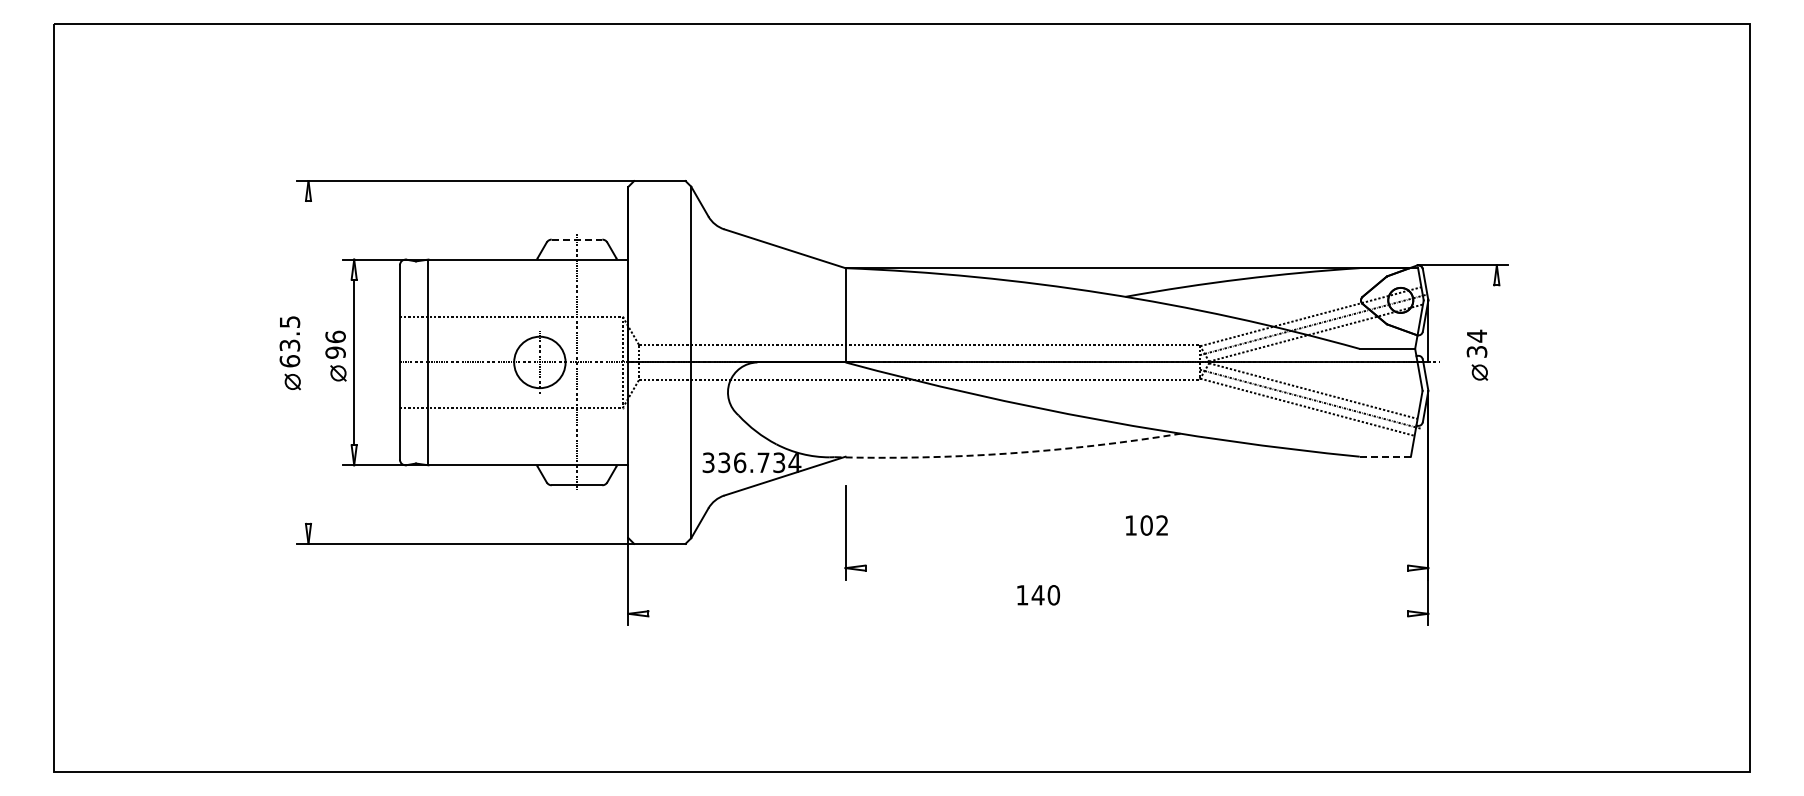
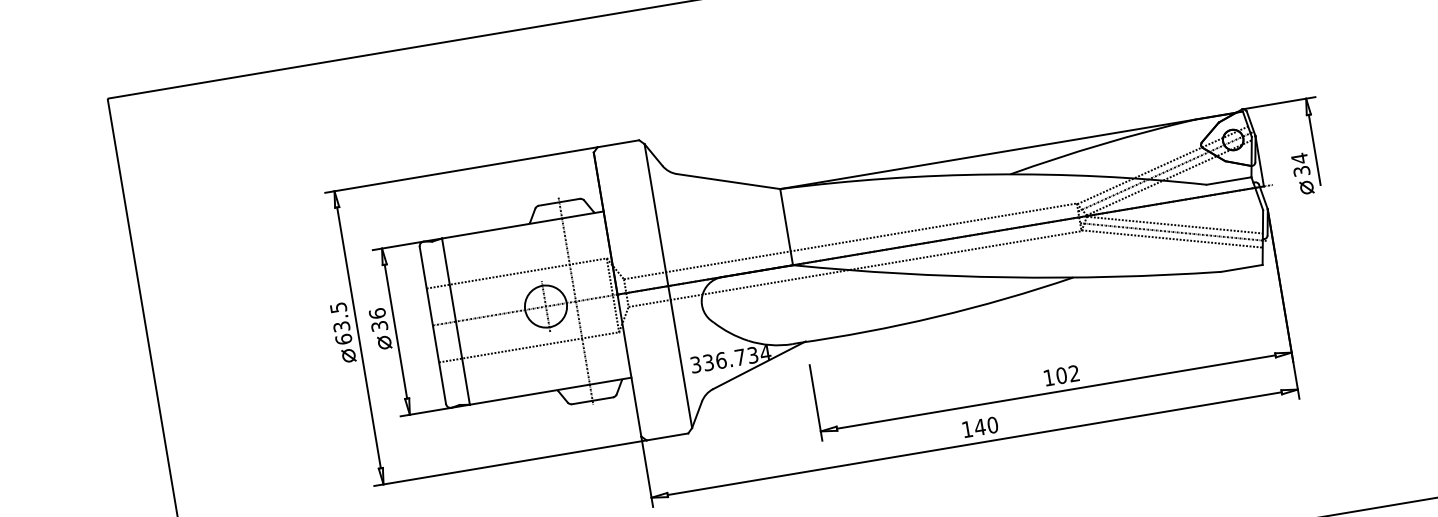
line: (577, 239) -> (559, 202), dashed -> solid
line: (1496, 328) -> (1314, 149), added
text: (335, 352) -> (379, 326), 96 -> 36
line: (308, 362) -> (359, 337), added
arc: (1008, 453) -> (936, 316), dashed -> solid
line: (1385, 456) -> (1242, 268), dashed -> solid
text: (1146, 525) -> (1061, 375), moved
line: (1136, 568) -> (1055, 392), added
line: (1028, 613) -> (974, 443), added

